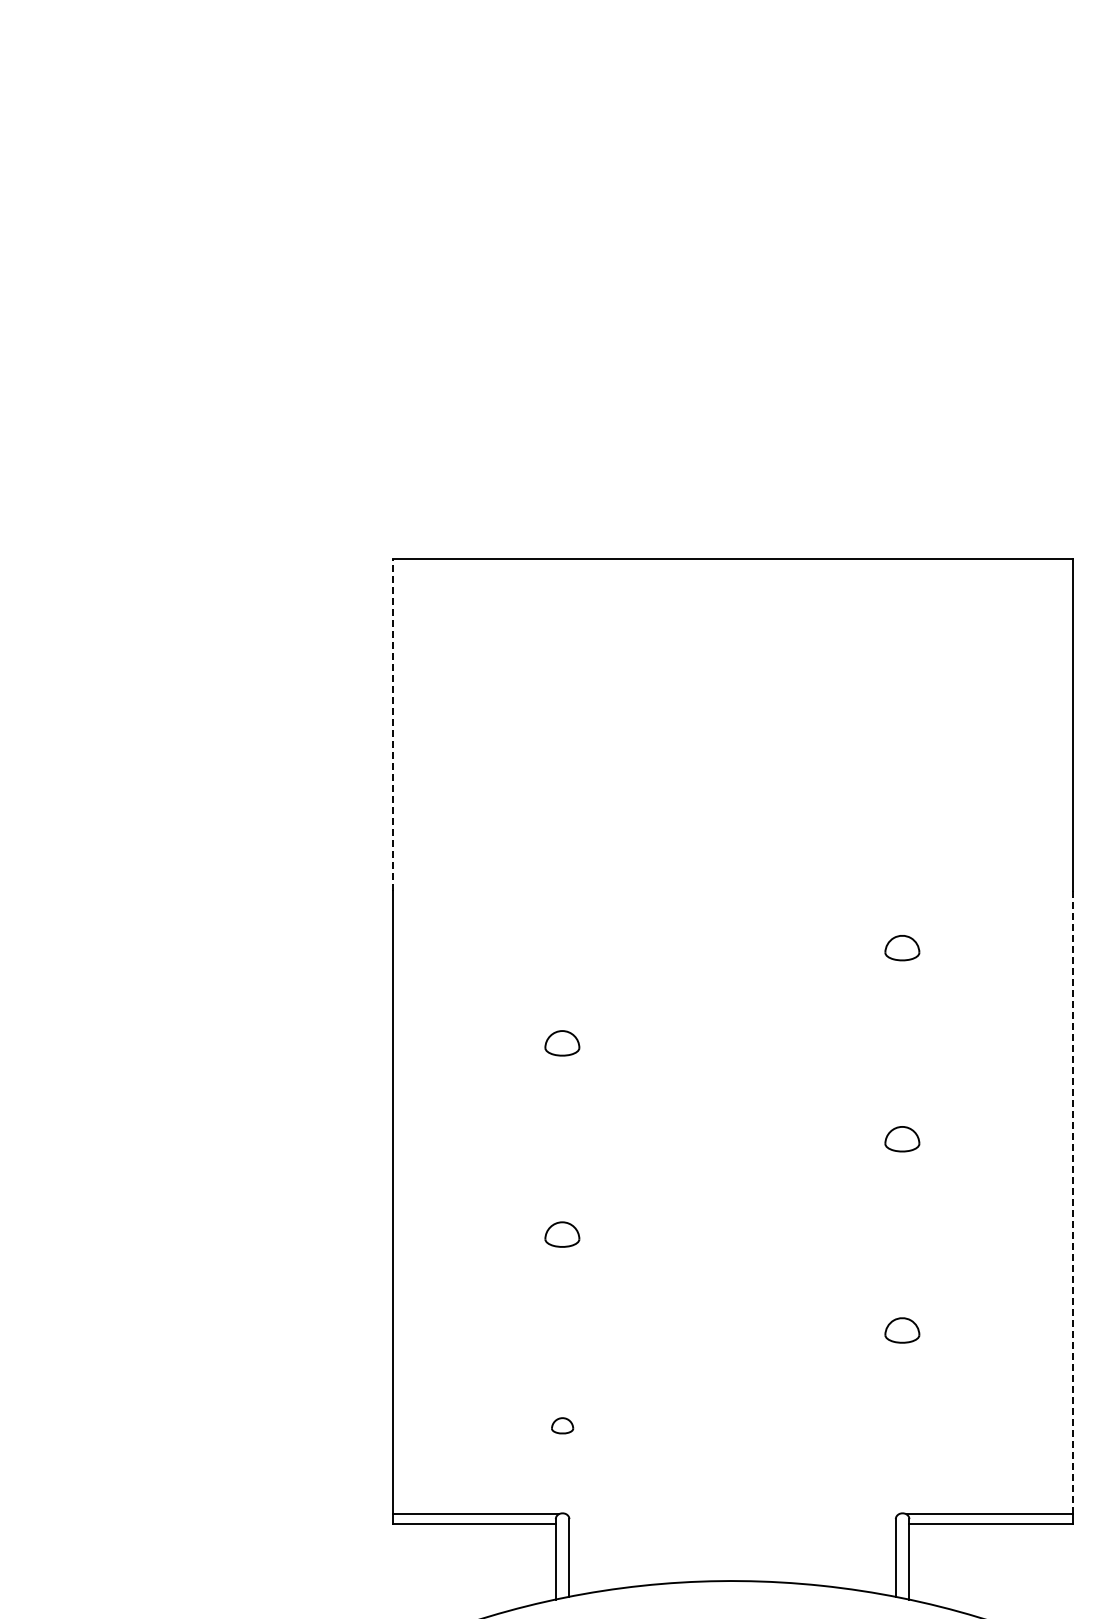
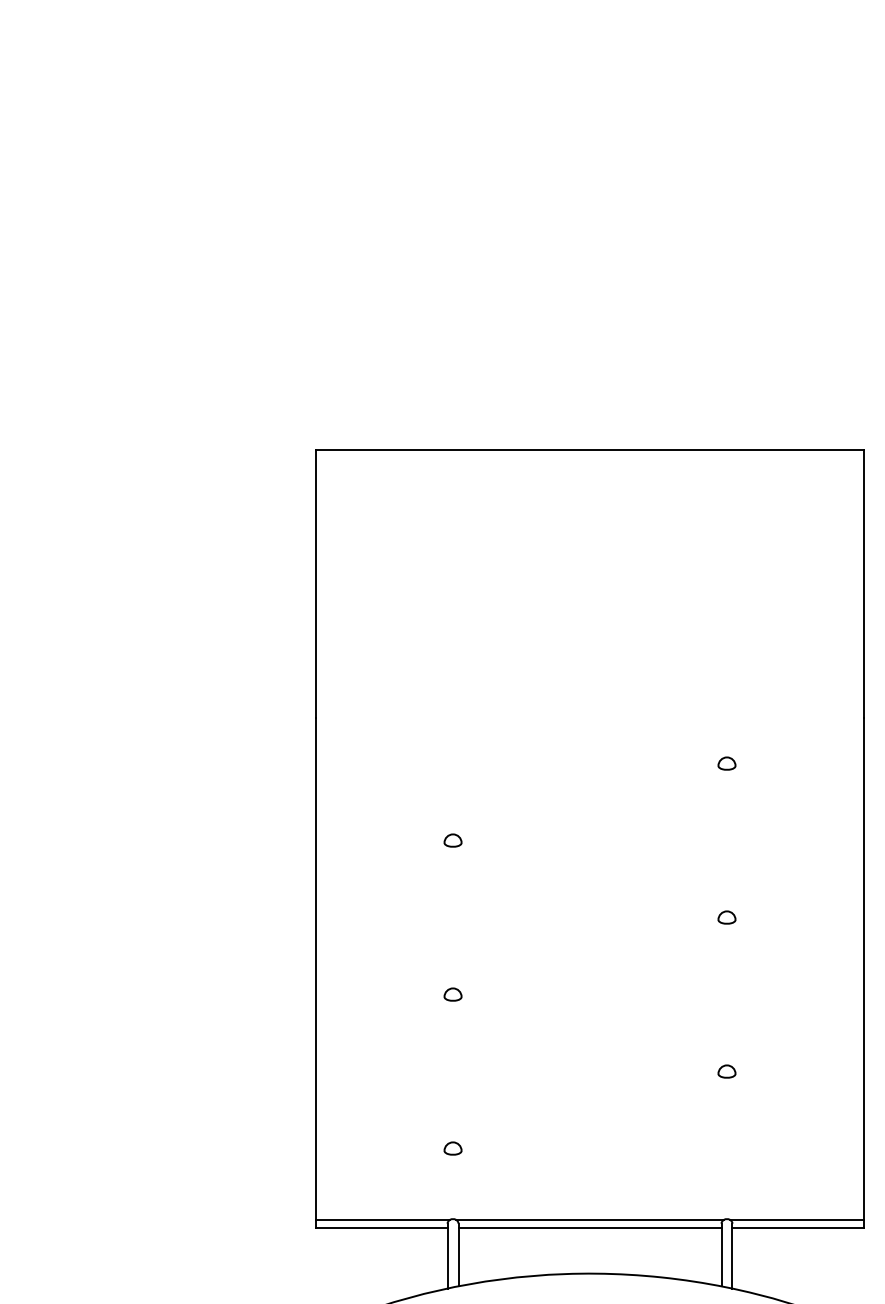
line: (392, 724) -> (316, 583), dashed -> solid
part: (902, 947) -> (726, 763), size x0.62
part: (562, 1043) -> (452, 840), size x0.62
part: (902, 1138) -> (726, 917), size x0.62
line: (1072, 1202) -> (863, 968), dashed -> solid
part: (562, 1234) -> (452, 994), size x0.62
part: (902, 1329) -> (726, 1070), size x0.62
line: (732, 1514) -> (589, 1220), added
line: (732, 1523) -> (589, 1227), added

